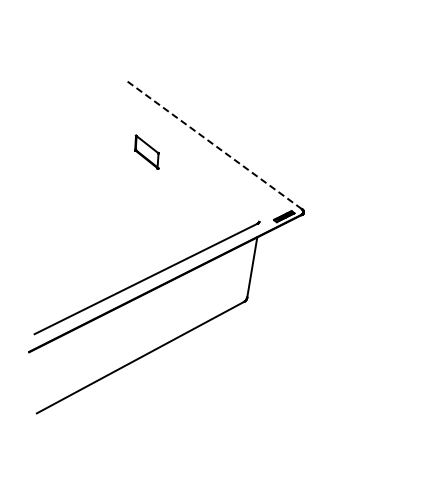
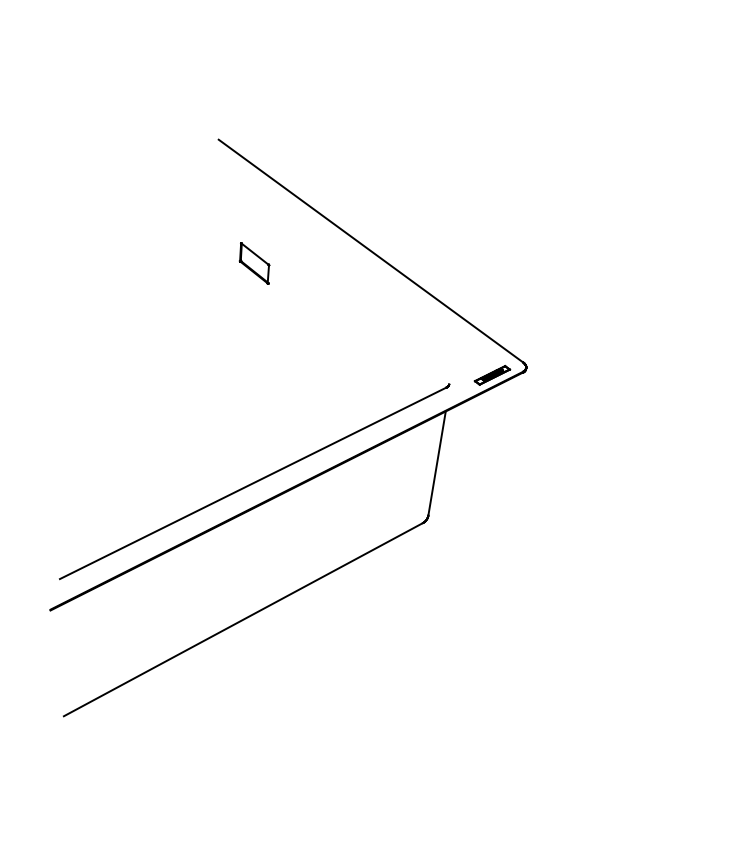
line: (214, 144) -> (371, 250), dashed -> solid
part: (146, 151) -> (253, 262), size x0.71

